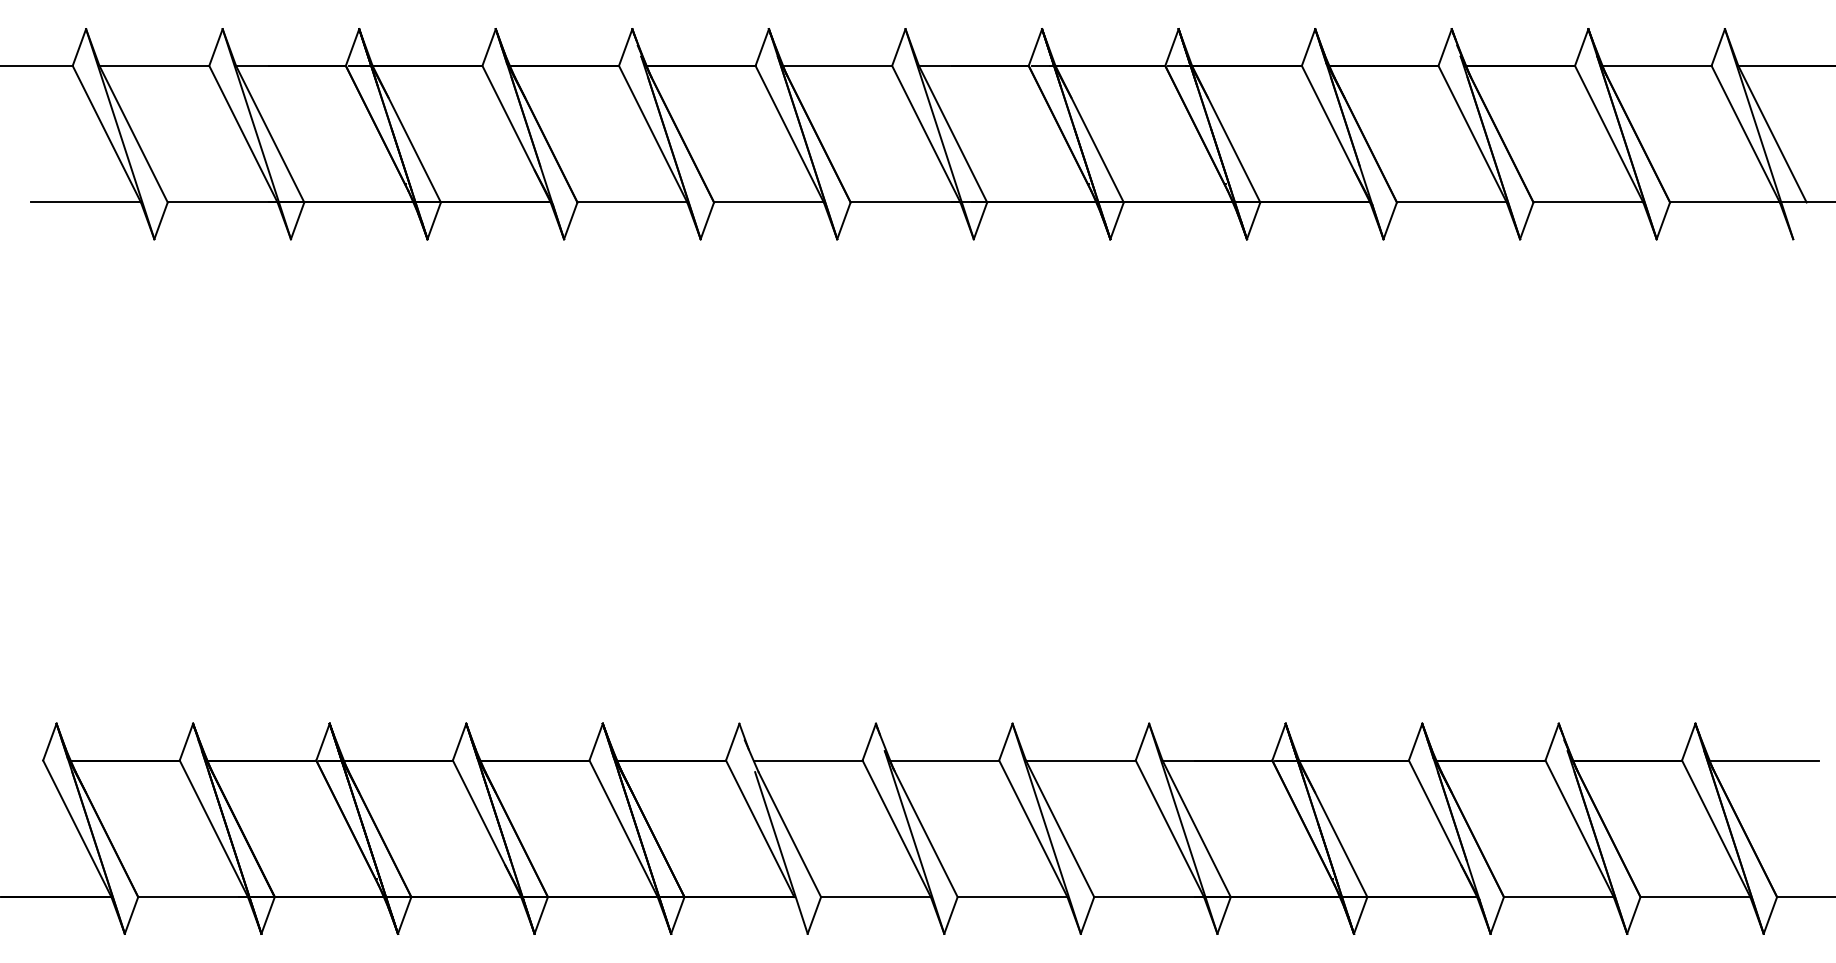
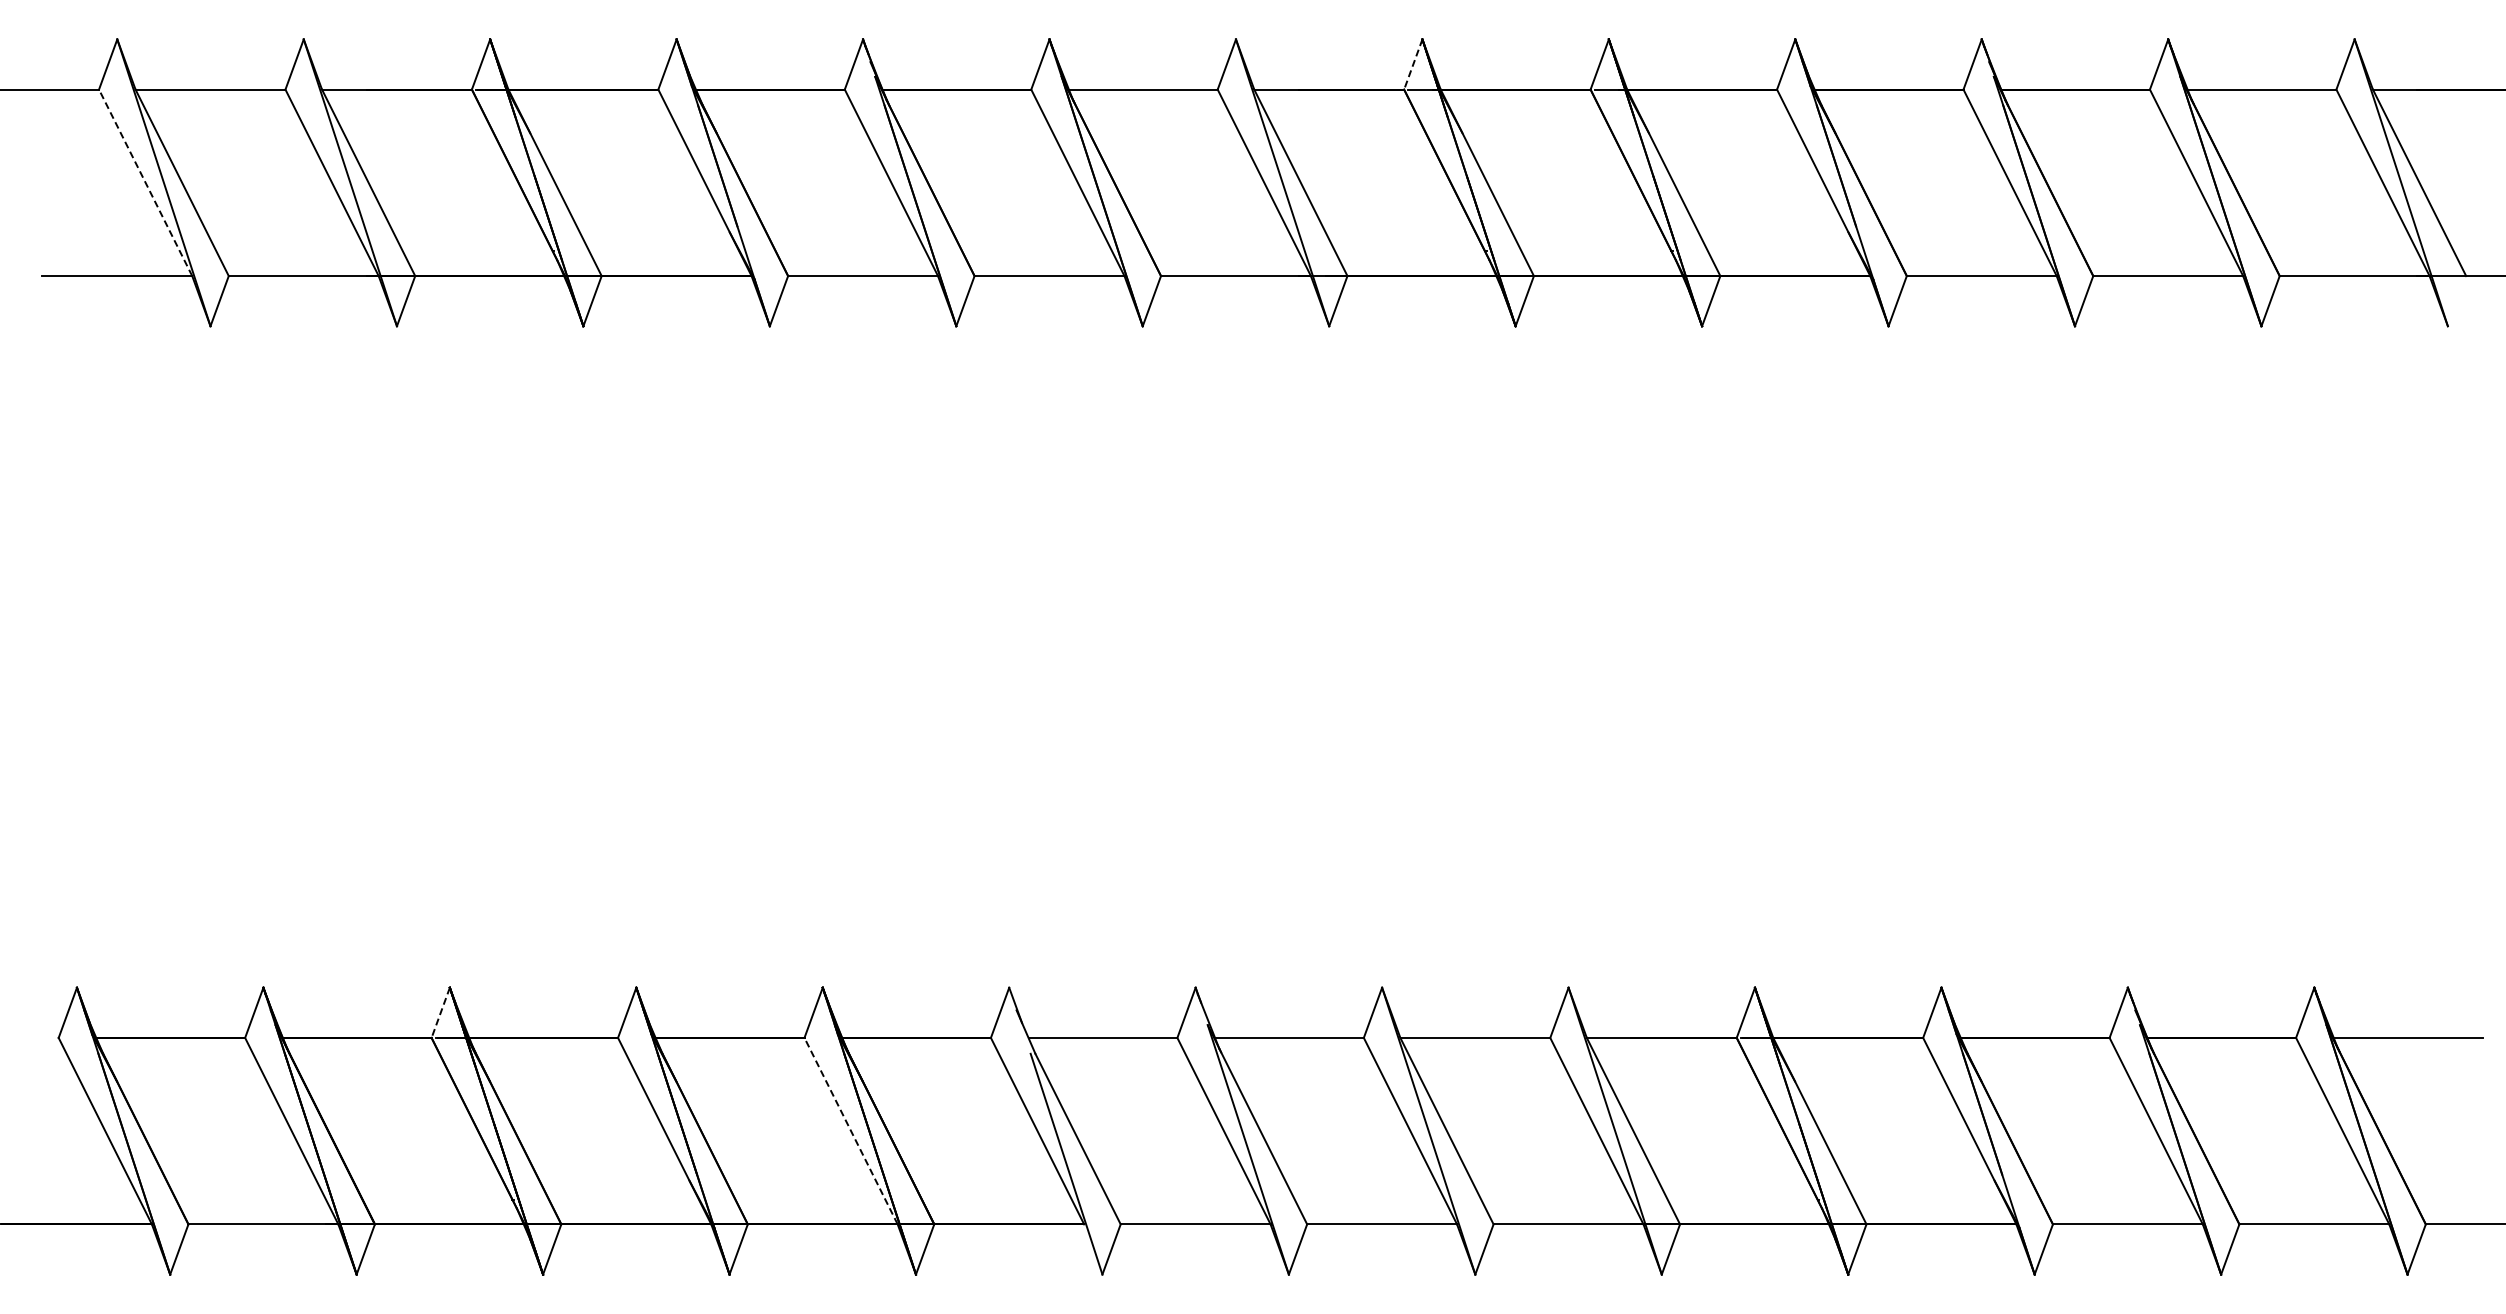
line: (1035, 47) -> (1413, 64), solid -> dashed
line: (106, 133) -> (145, 182), solid -> dashed
line: (322, 741) -> (440, 1012), solid -> dashed
line: (623, 828) -> (850, 1130), solid -> dashed

